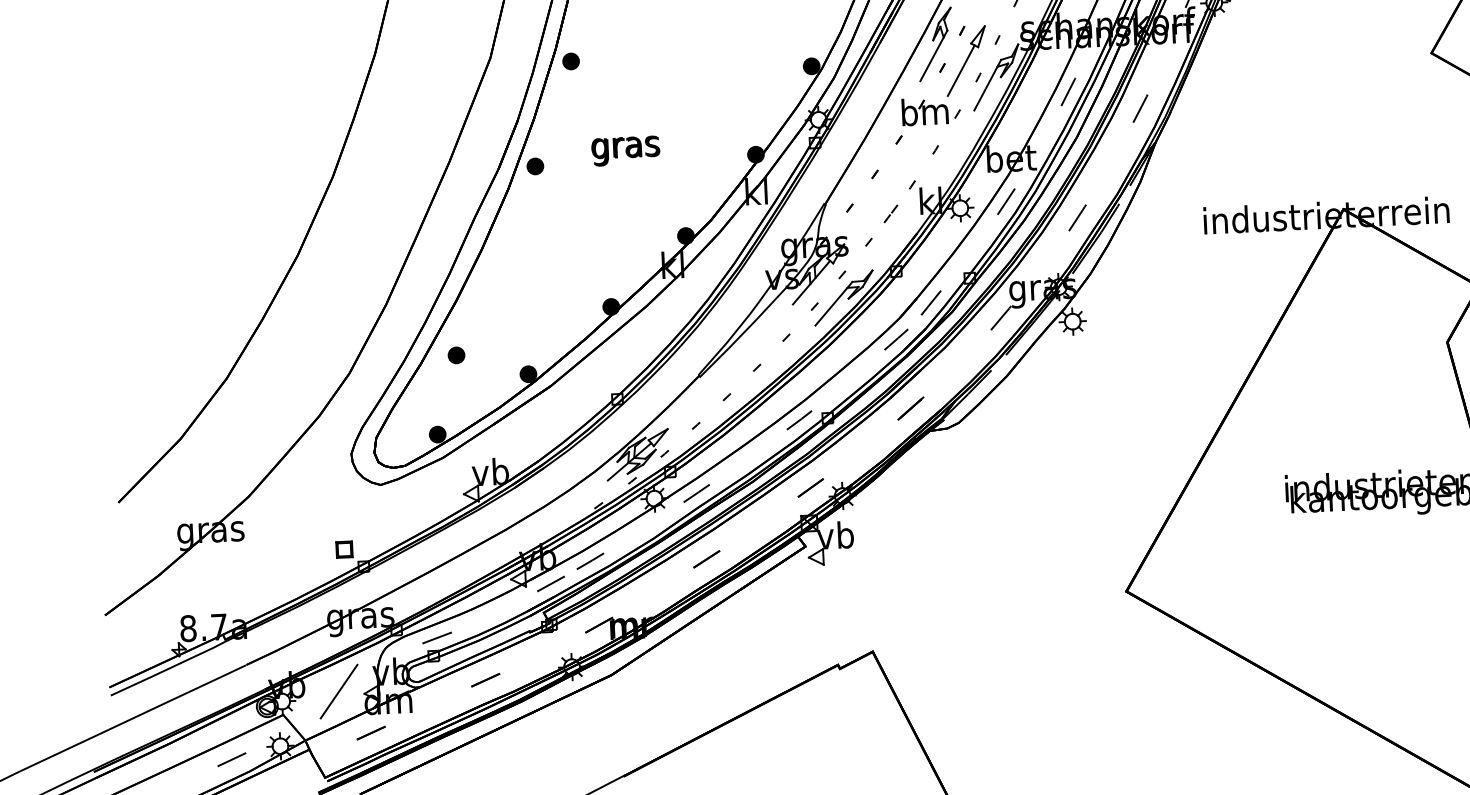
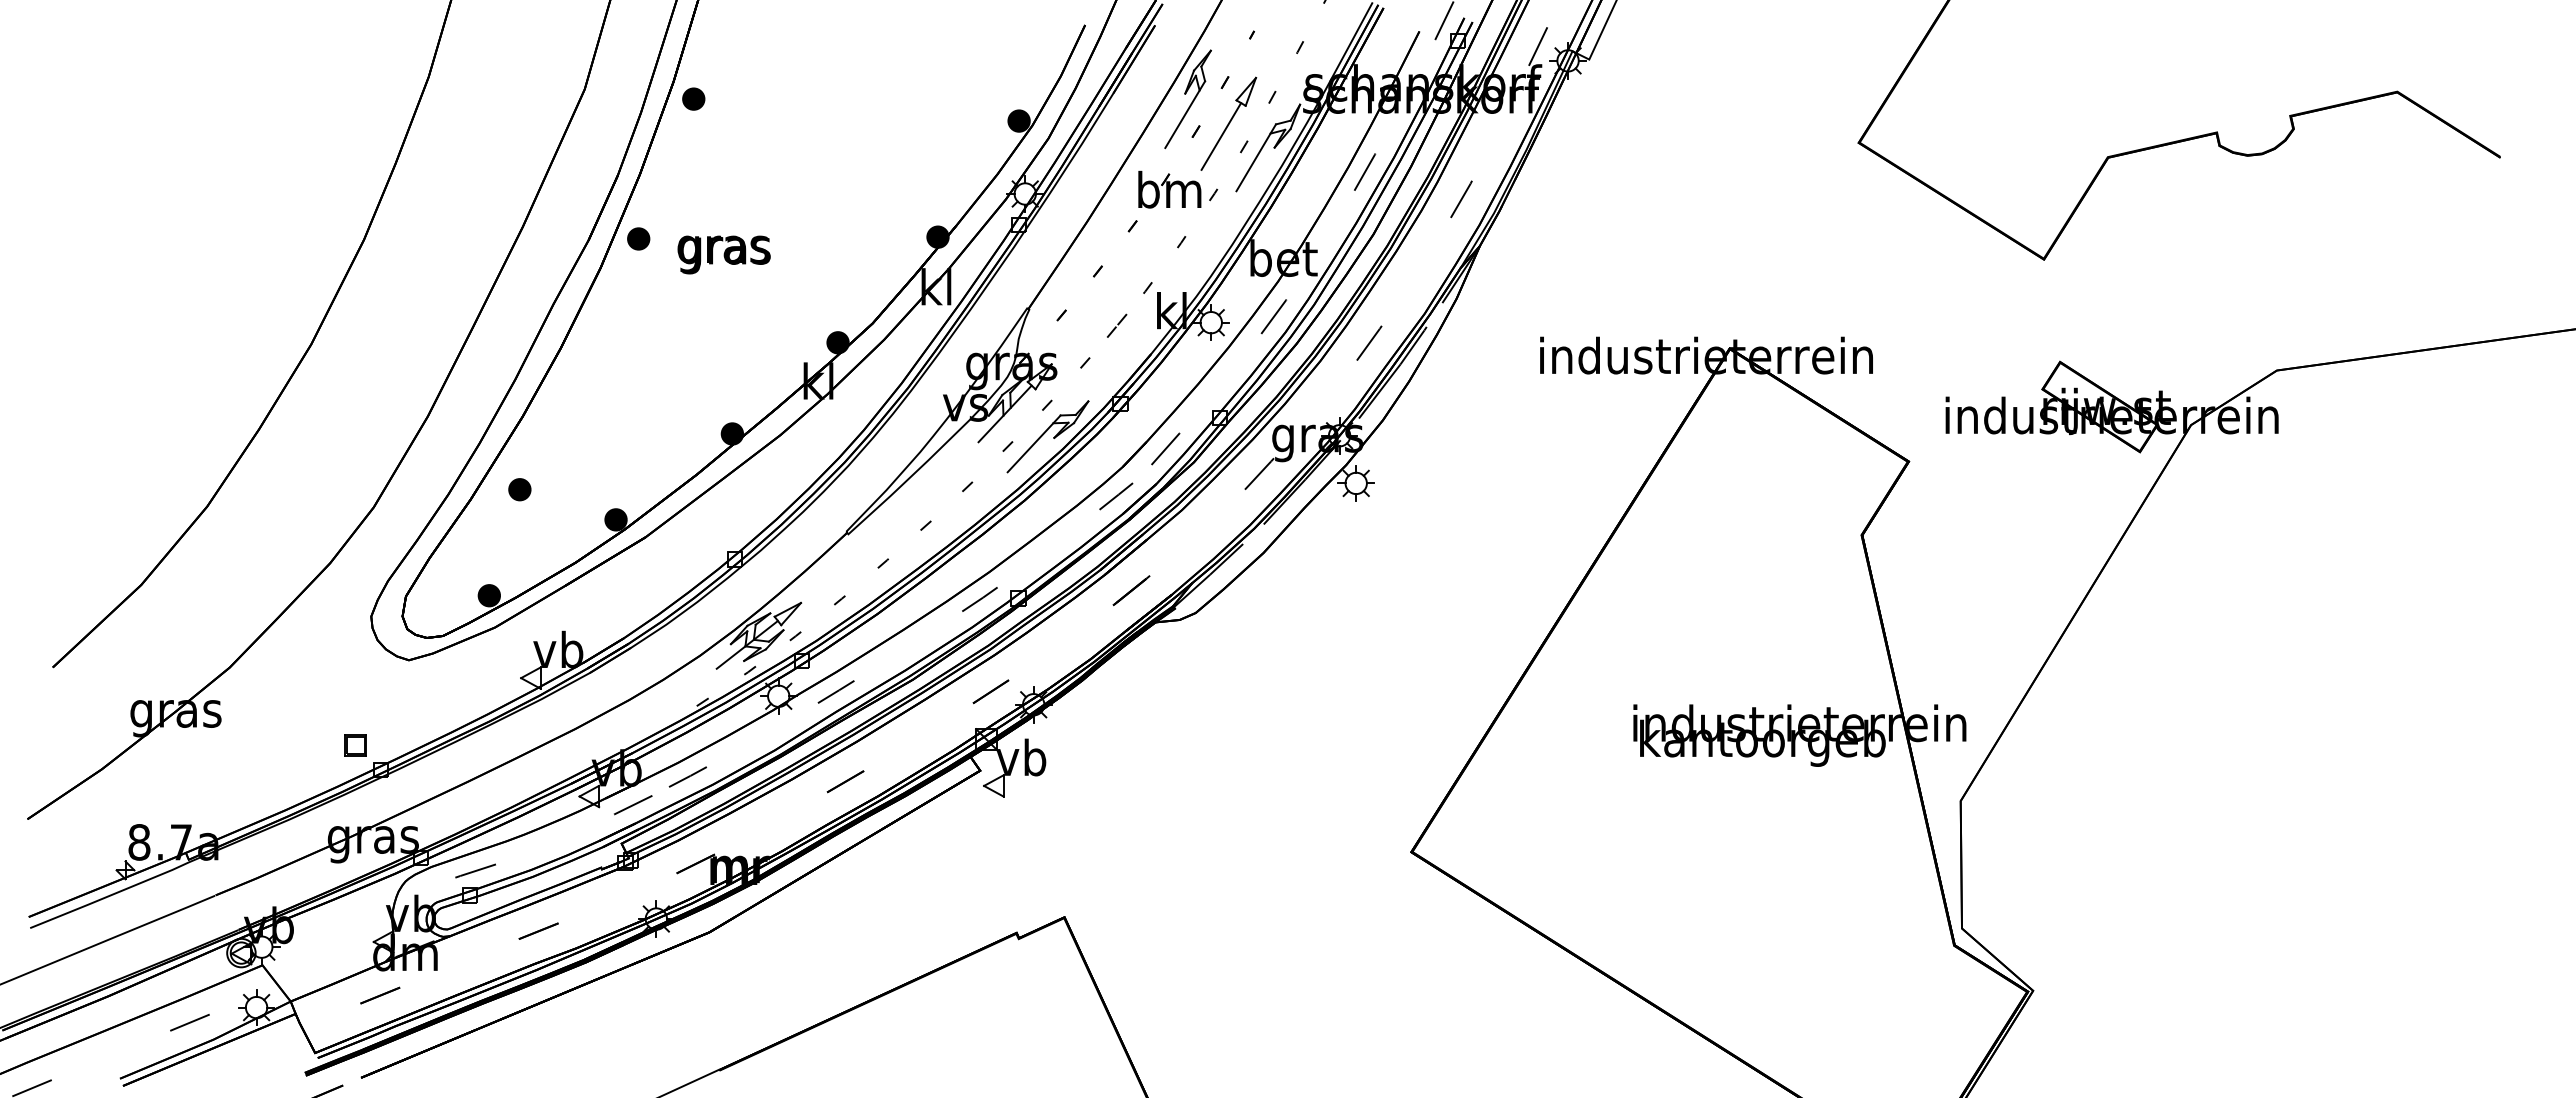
text: (625, 150) -> (723, 254), moved
line: (338, 691) -> (338, 937), removed

